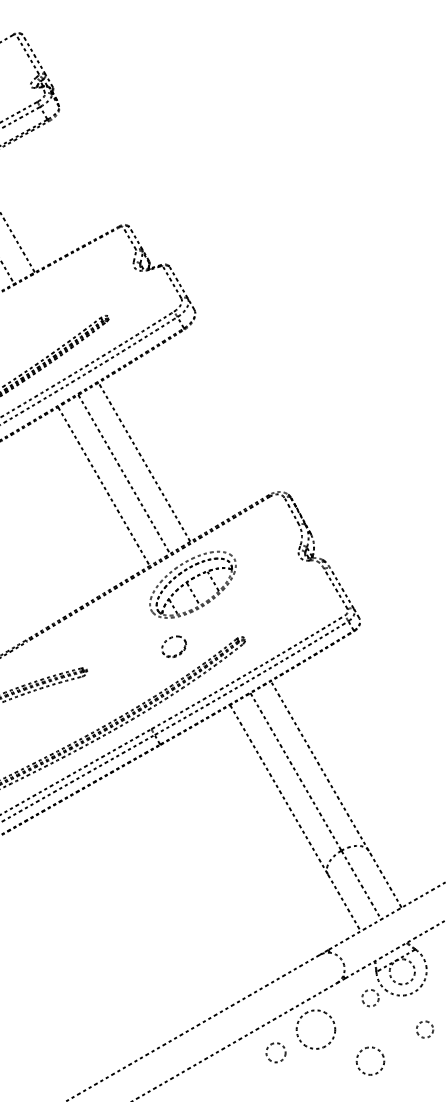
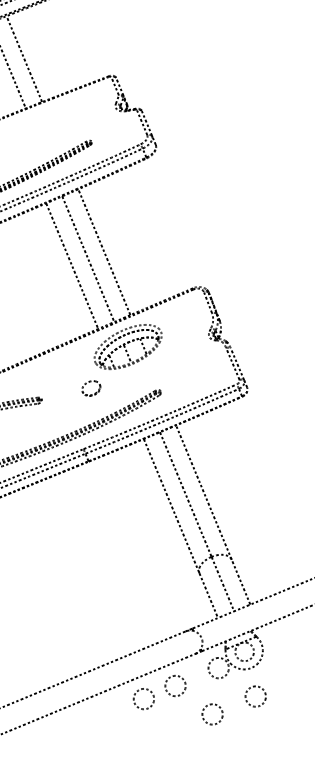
part: (170, 639) -> (89, 382), moved
circle: (370, 997) -> (218, 667), size x1.67
circle: (315, 1029) -> (175, 685), size x0.71
circle: (424, 1029) -> (255, 696), size x1.67
circle: (275, 1052) -> (143, 698), size x1.43

